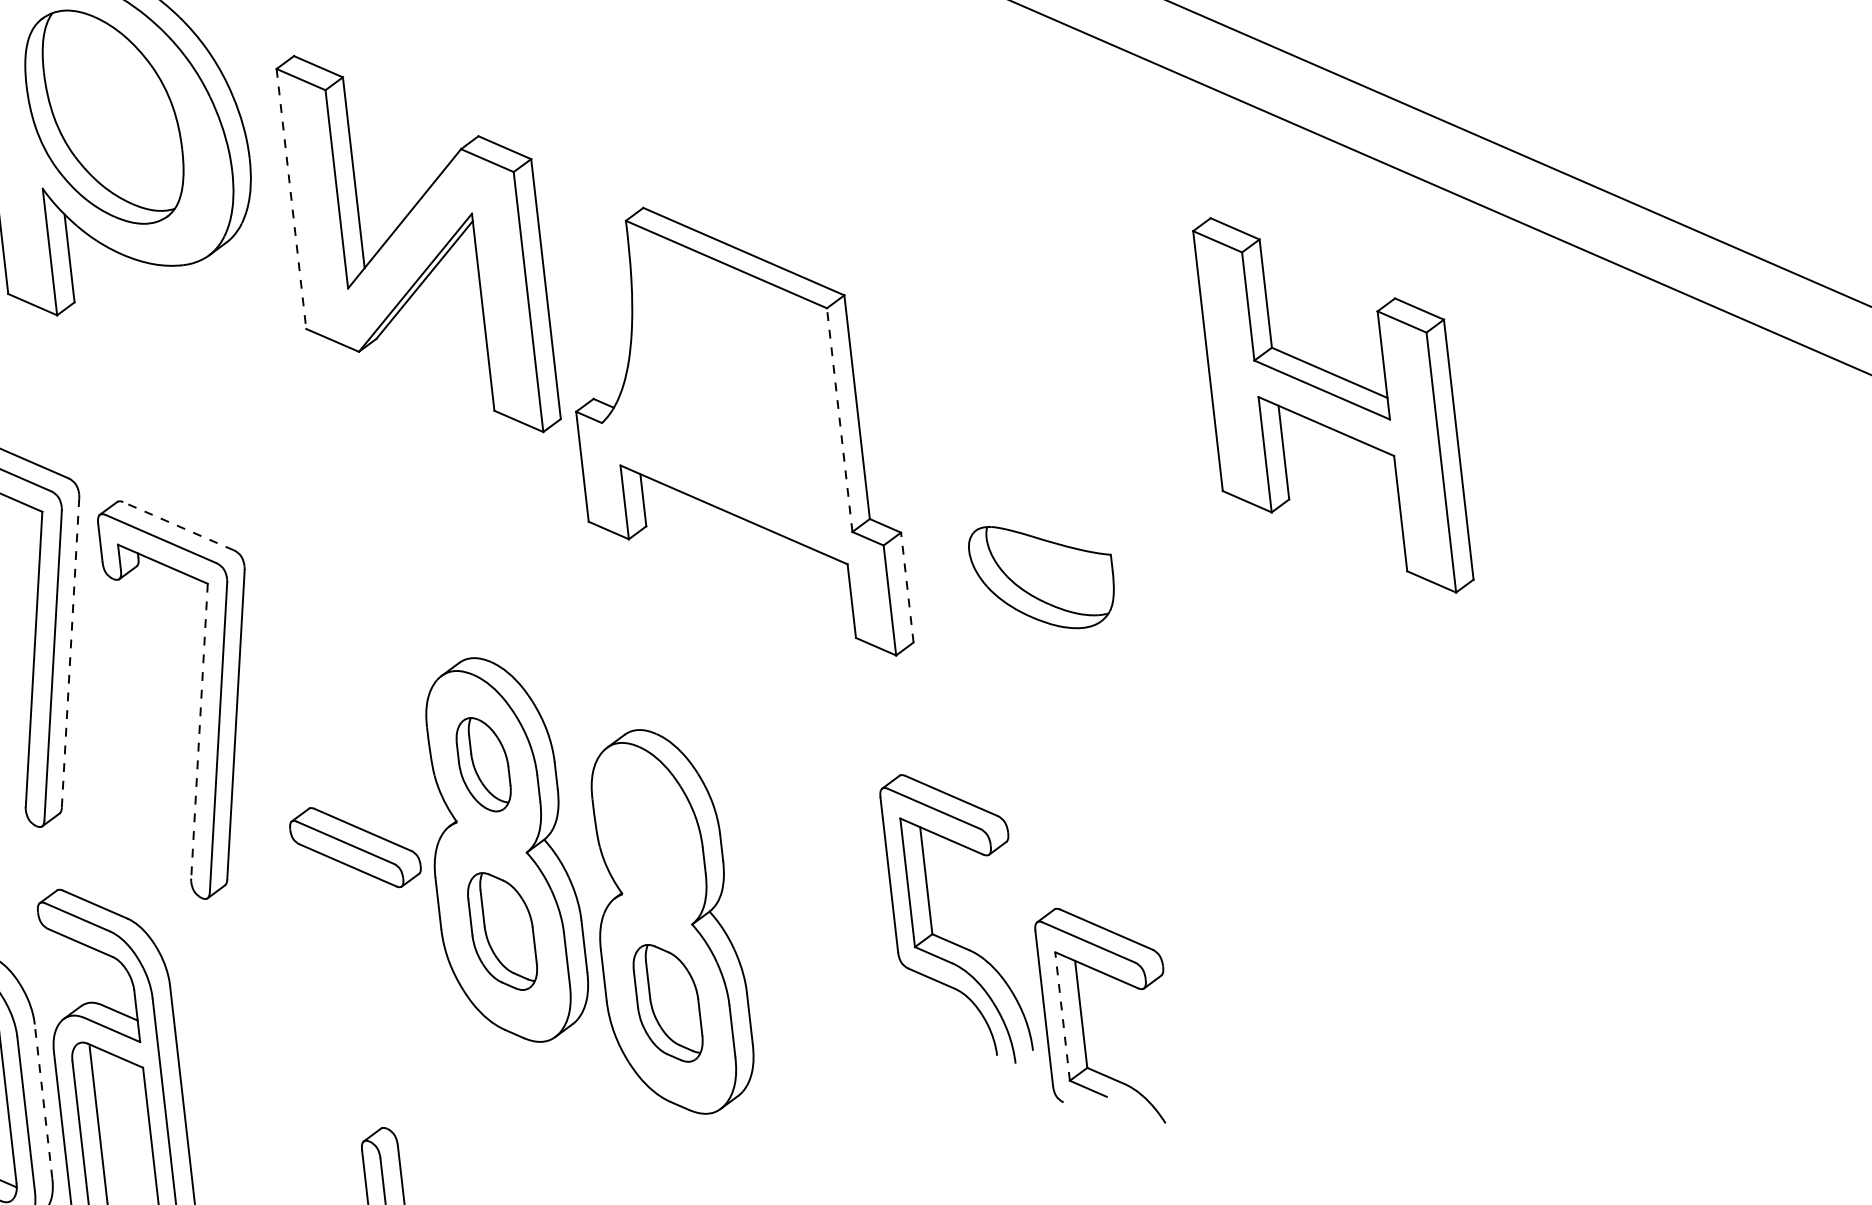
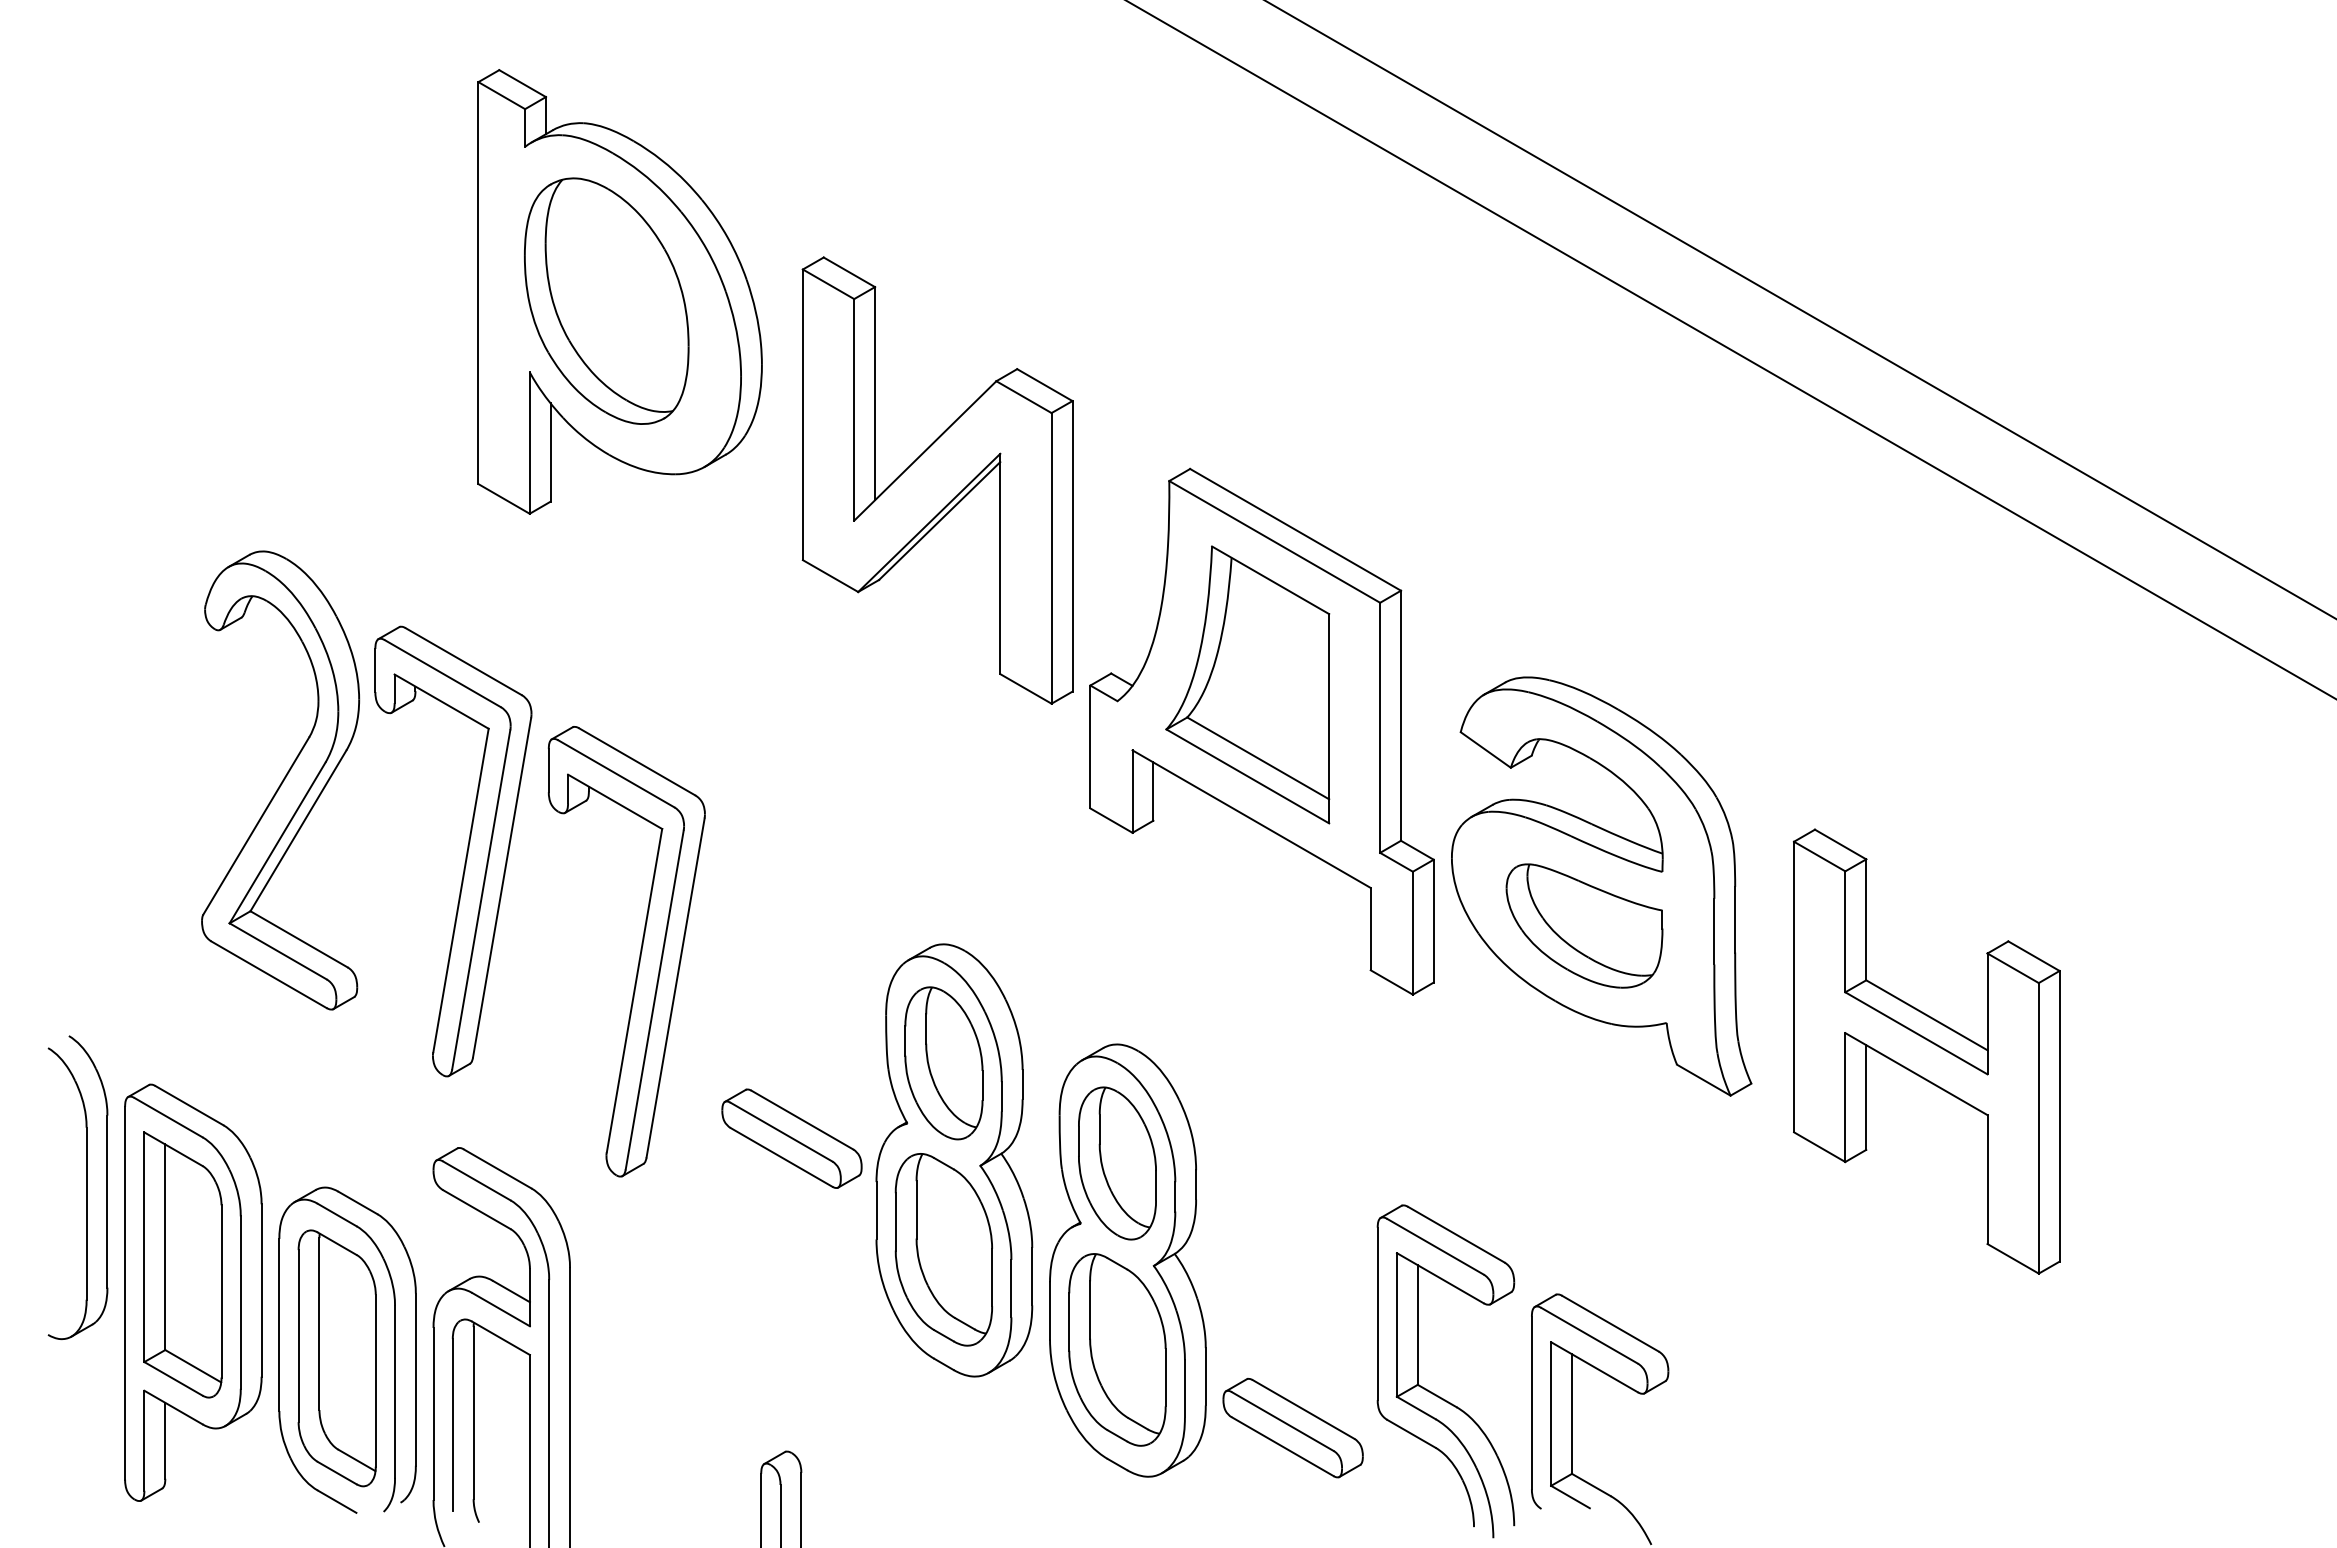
line: (291, 199) -> (802, 415), dashed -> solid
part: (716, 394) -> (1247, 684), added
part: (1333, 405) -> (1926, 1051), moved
line: (839, 419) -> (1380, 727), dashed -> solid
line: (178, 525) -> (637, 761), dashed -> solid
part: (1053, 539) -> (1601, 886), added
line: (907, 587) -> (1433, 920), dashed -> solid
line: (70, 652) -> (502, 887), dashed -> solid
line: (199, 731) -> (634, 990), dashed -> solid
part: (483, 764) -> (943, 1063), size x1.43
part: (649, 836) -> (1117, 1163), added
part: (502, 931) -> (943, 1249), size x1.43
part: (947, 939) -> (1433, 1392), moved
part: (668, 1002) -> (1117, 1349), size x1.43
line: (1062, 1016) -> (1551, 1414), dashed -> solid
part: (832, 1055) -> (1292, 1428), added
line: (43, 1101) -> (415, 1379), dashed -> solid

